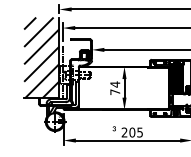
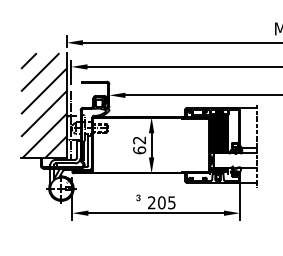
text: (115, 88) -> (139, 145), 74 -> 62

